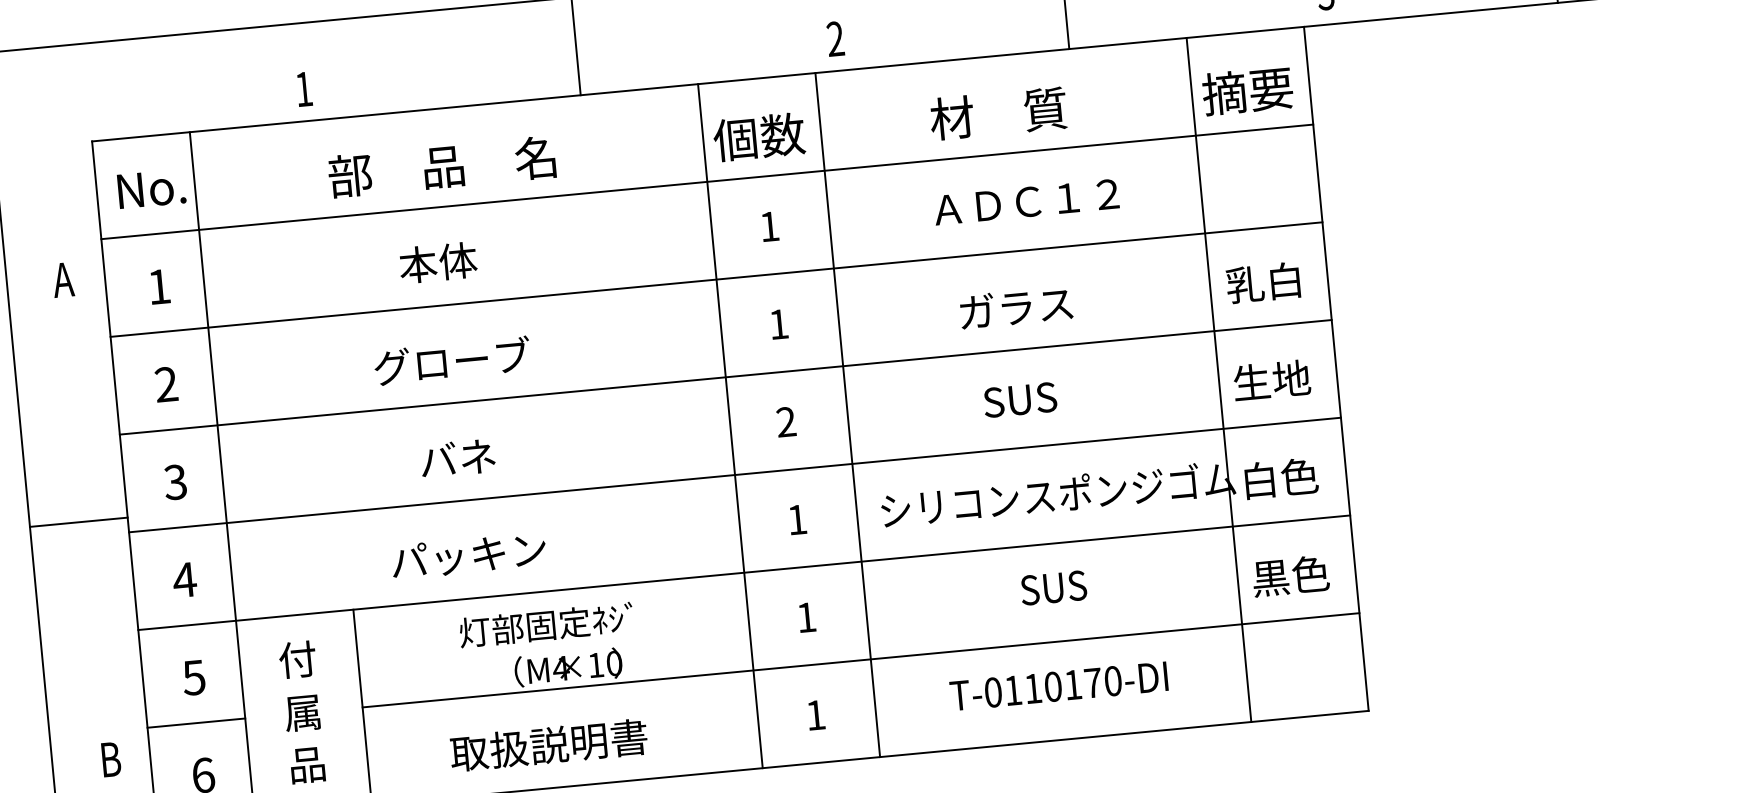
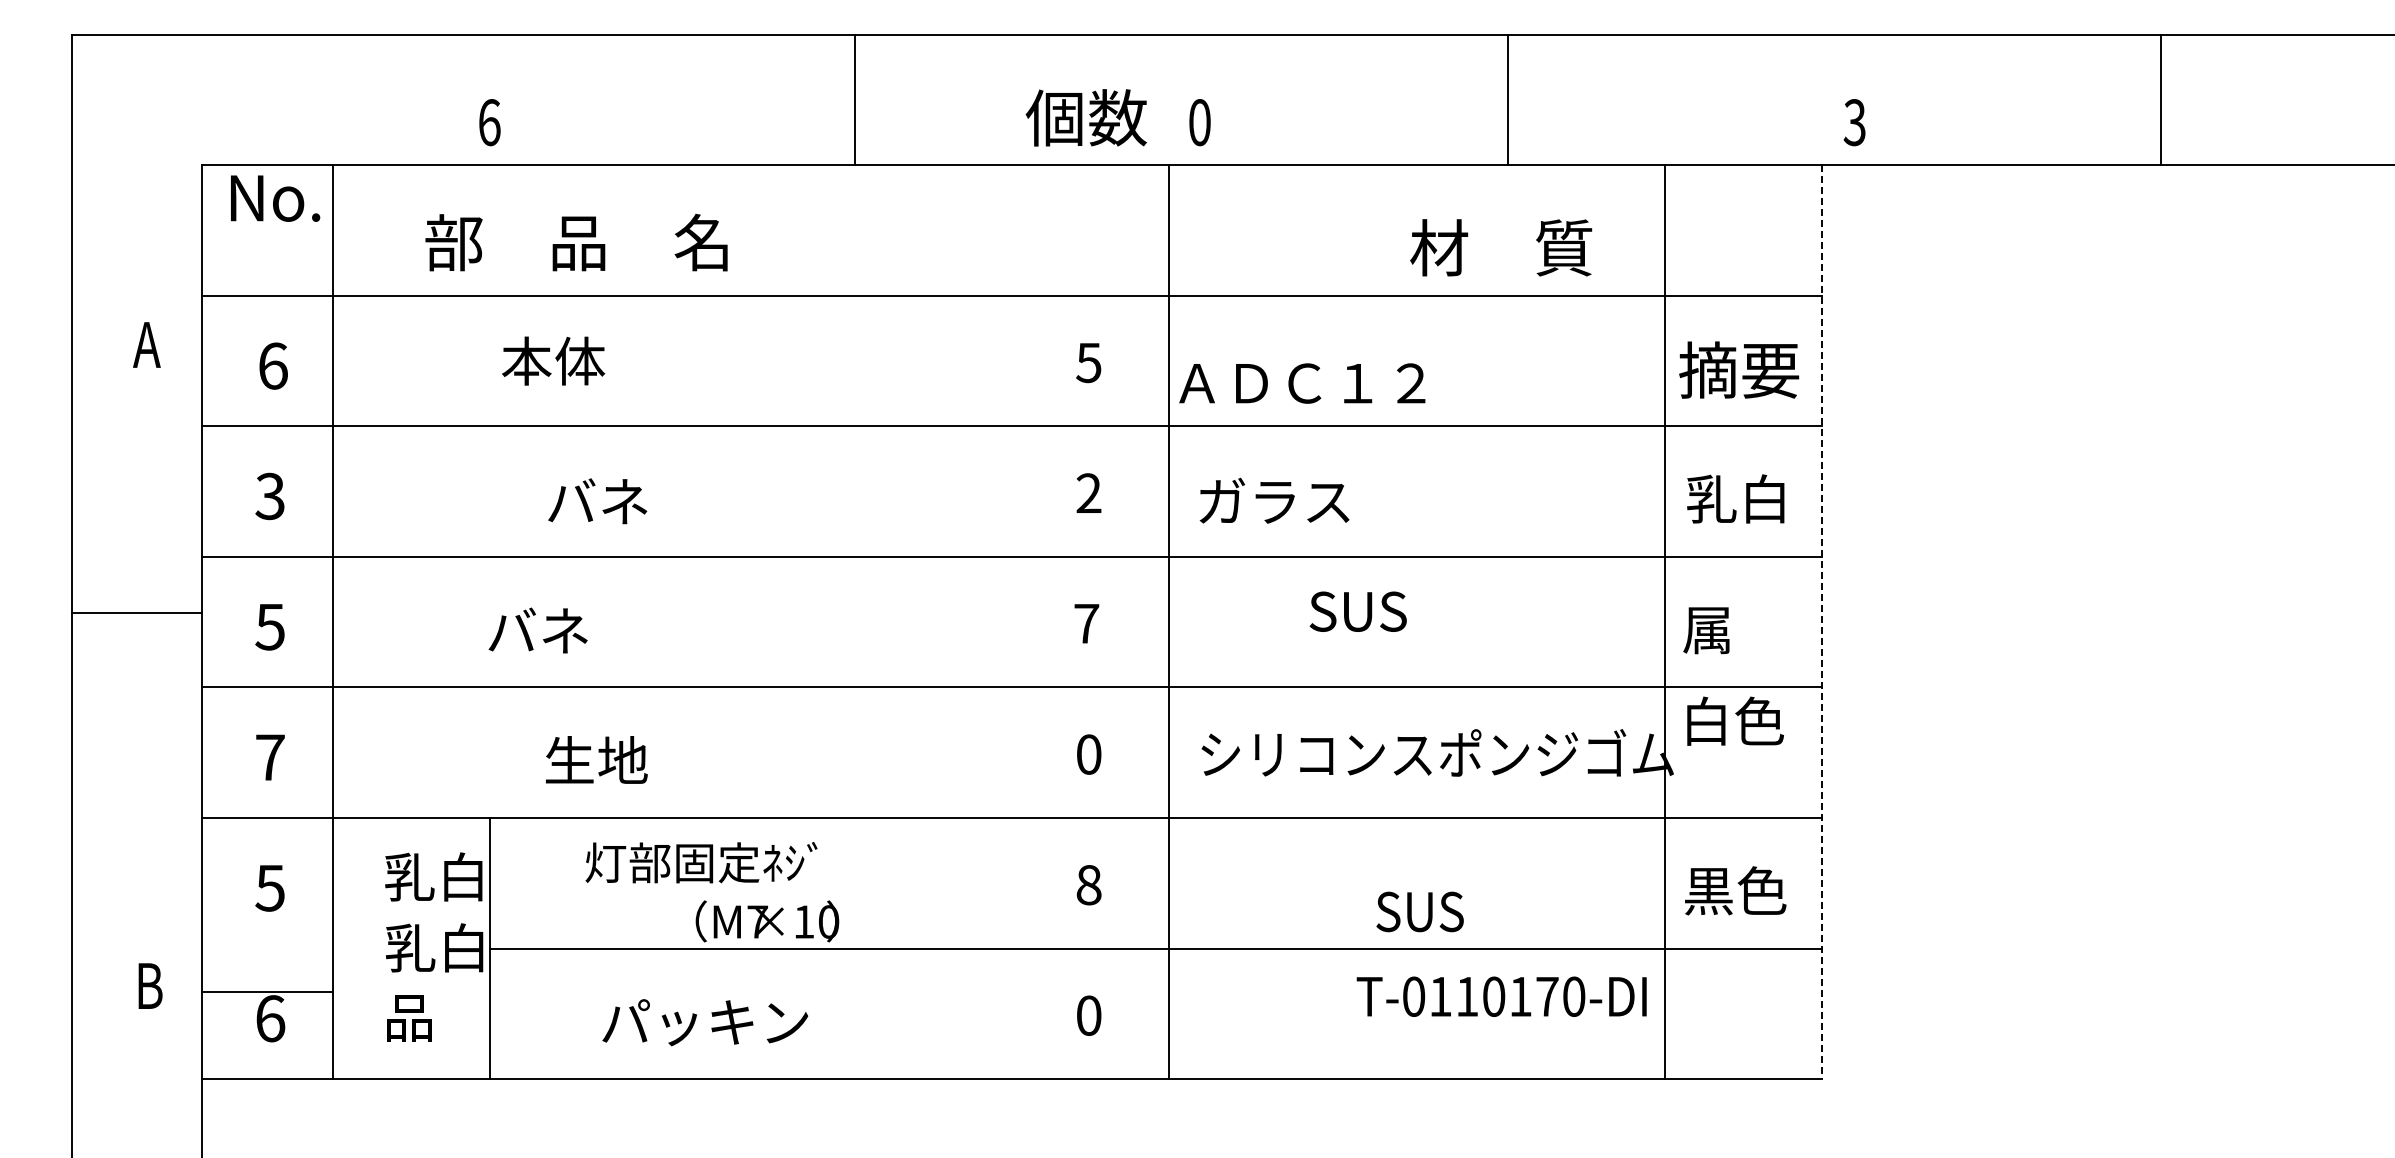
text: (835, 39) -> (1199, 122), 2 -> 0
text: (303, 89) -> (489, 122), 1 -> 6
text: (1247, 90) -> (1739, 369), moved
text: (998, 113) -> (1501, 247), moved
text: (758, 136) -> (1085, 117), moved
text: (441, 166) -> (576, 242), moved
text: (151, 188) -> (275, 198), moved
text: (1026, 202) -> (1302, 383), moved
text: (769, 227) -> (1088, 363), 1 -> 5
text: (438, 262) -> (553, 360), moved
text: (159, 286) -> (273, 365), 1 -> 6
text: (1016, 307) -> (1274, 500), moved
text: (778, 323) -> (1088, 492), 1 -> 2
text: (452, 360) -> (652, 500), グローブ -> バネ
line: (1336, 369) -> (1821, 622), solid -> dashed
text: (1271, 380) -> (1734, 629), 生地 -> 属
text: (165, 384) -> (269, 496), 2 -> 3
text: (1019, 399) -> (1357, 611), moved
text: (786, 421) -> (1086, 623), 2 -> 7
line: (730, 426) -> (1012, 622), removed
text: (457, 458) -> (537, 630), moved
text: (1281, 477) -> (1735, 720), moved
text: (174, 481) -> (269, 626), 3 -> 5
text: (797, 519) -> (1089, 754), 1 -> 0
line: (78, 522) -> (136, 612), moved
text: (468, 555) -> (648, 760), パッキン -> 生地
text: (184, 580) -> (269, 757), 4 -> 7
text: (1053, 587) -> (1419, 911), moved
text: (806, 617) -> (1088, 885), 1 -> 8
text: (546, 625) -> (701, 862), moved
text: (315, 657) -> (433, 876), 付 -> 乳白
text: (561, 668) -> (757, 921), M4 -> M7
text: (1058, 686) -> (1501, 996), moved
text: (321, 710) -> (434, 947), 属 -> 乳白
text: (816, 715) -> (1089, 1015), 1 -> 0
line: (196, 723) -> (267, 991), moved
text: (548, 744) -> (731, 1021), 取扱説明書 -> パッキン

